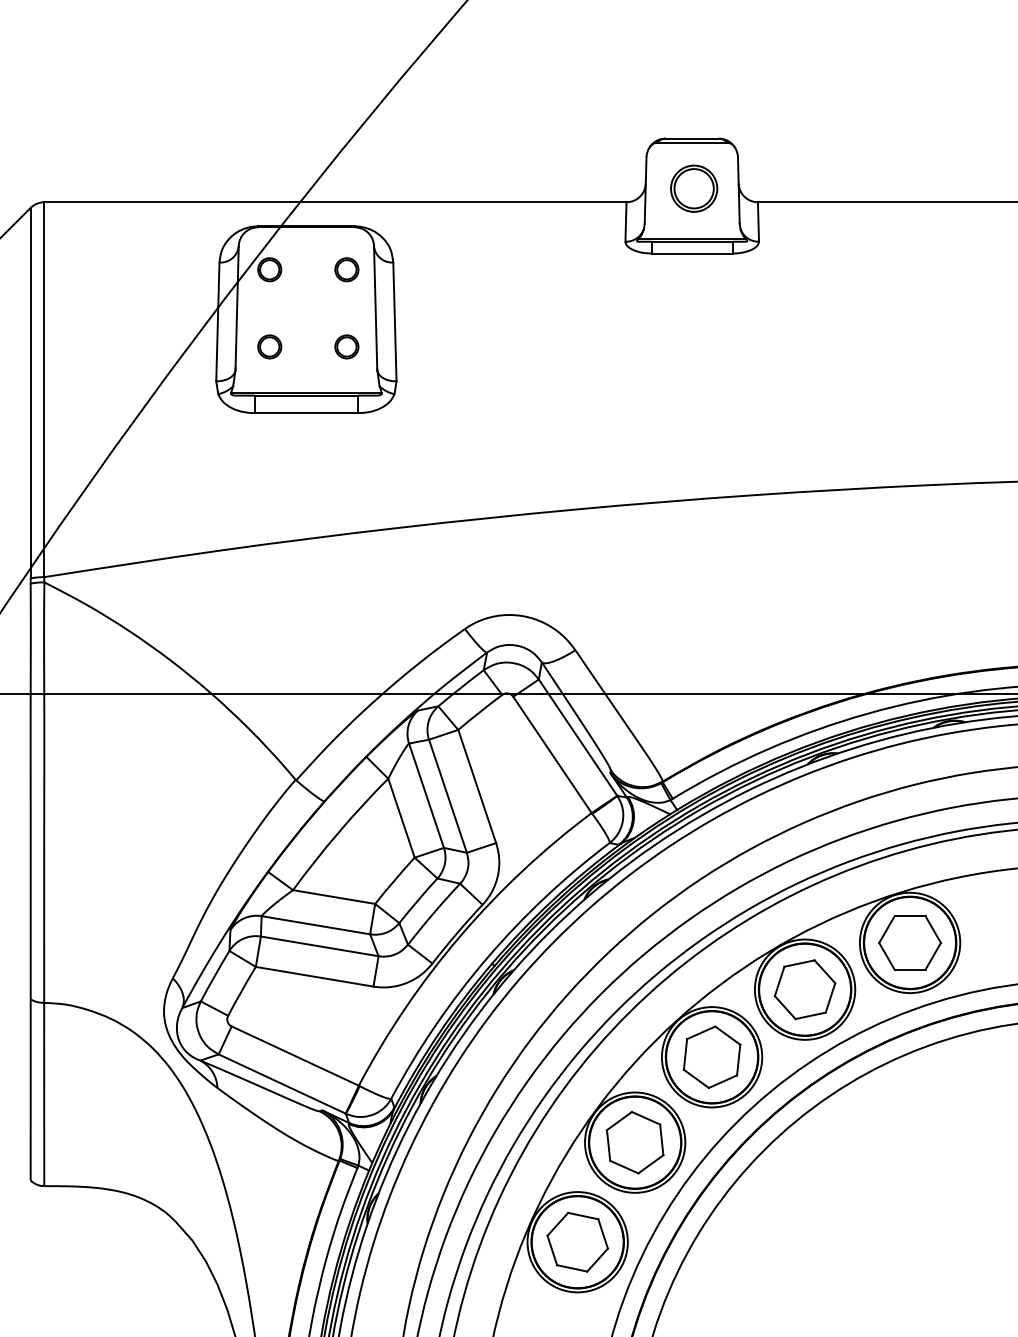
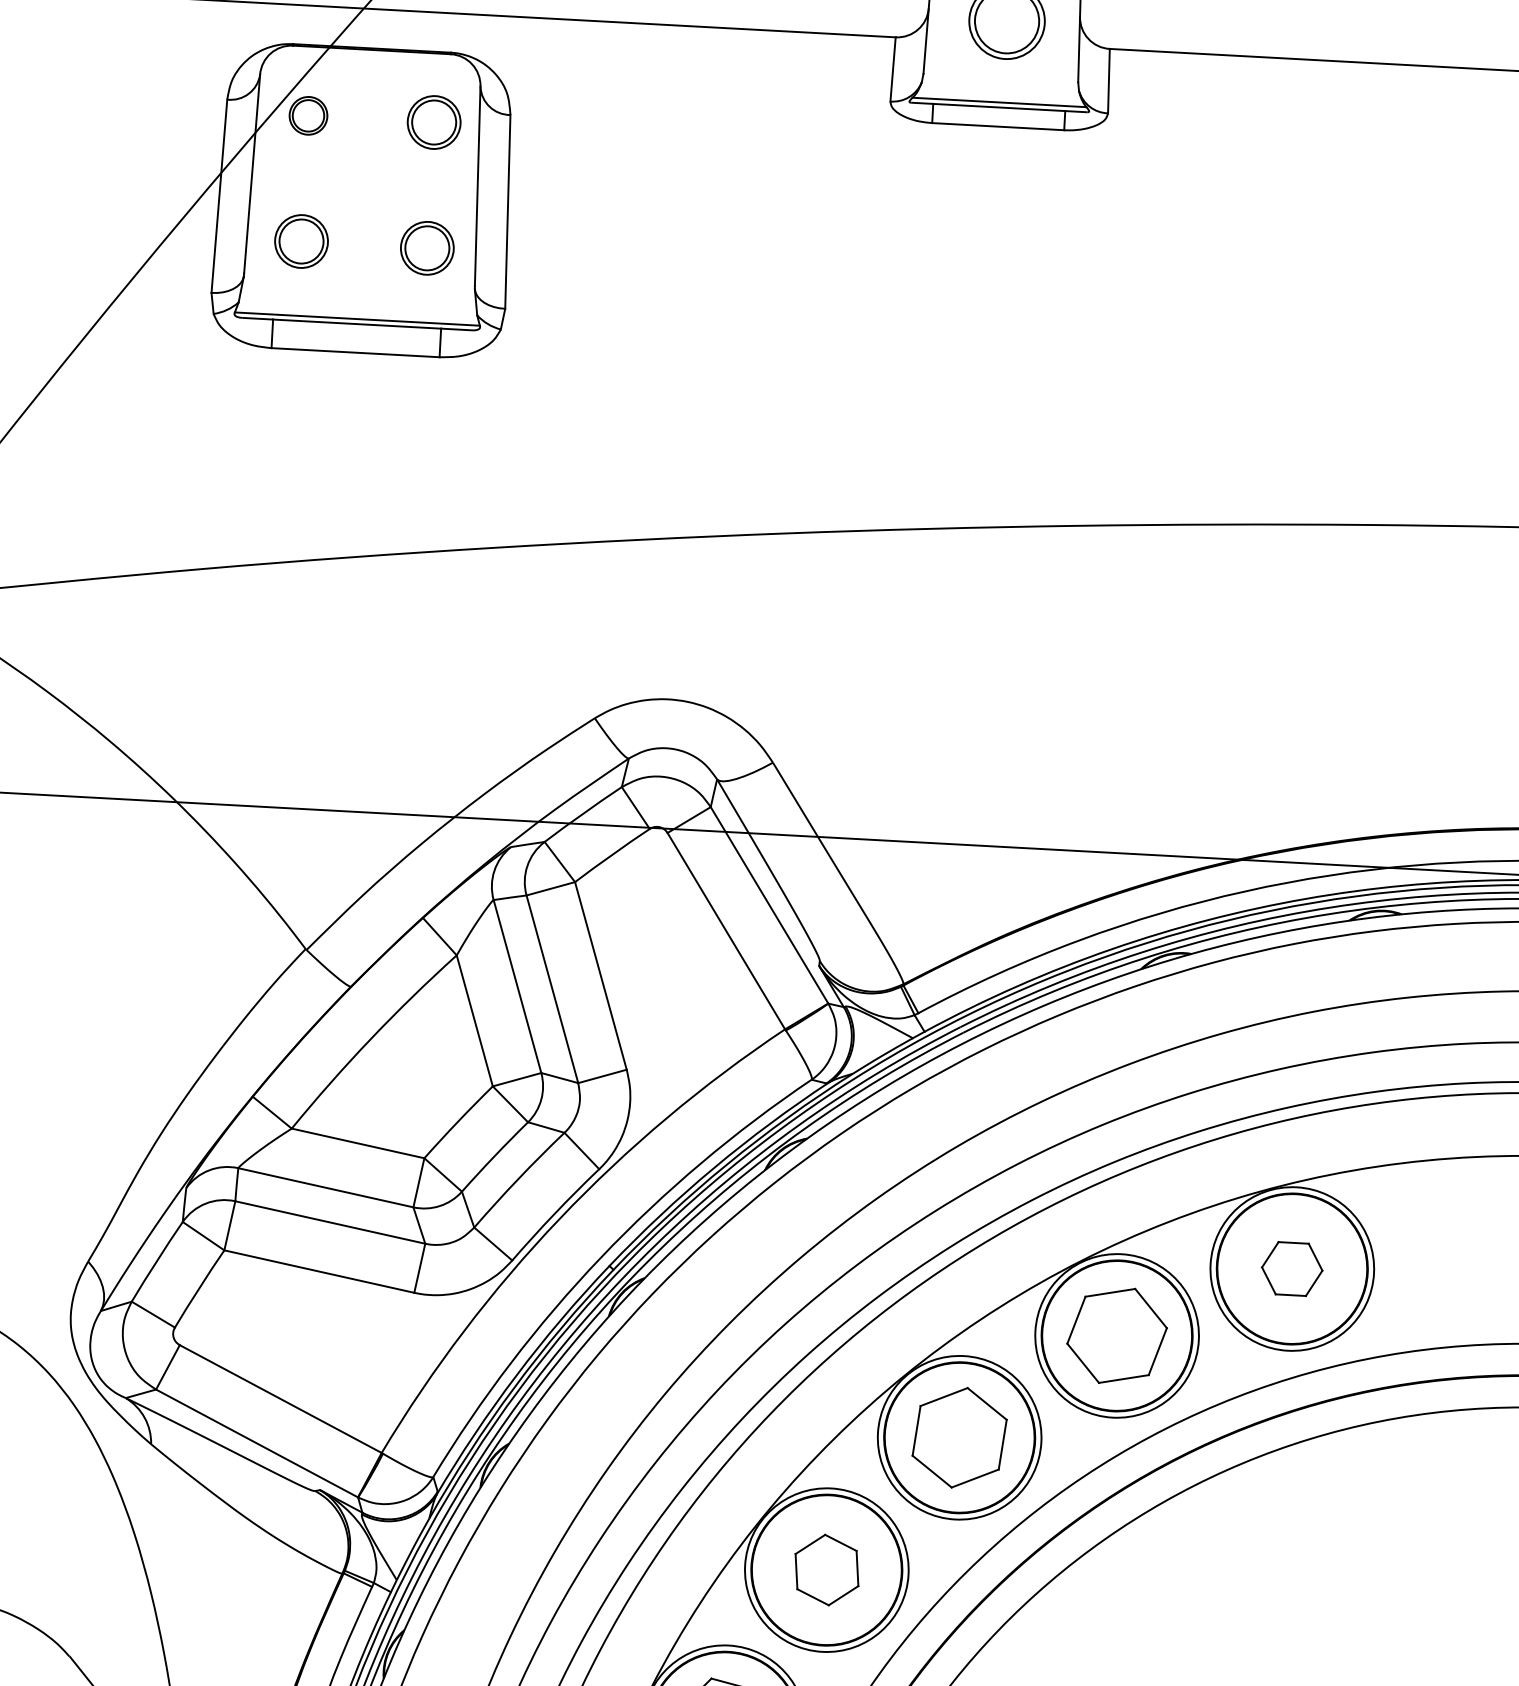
part: (346, 269) -> (433, 122), size x1.4
part: (269, 346) -> (301, 240), size x1.4
part: (346, 346) -> (426, 247), size x1.4
part: (909, 942) -> (1291, 1268), size x0.6
part: (635, 1142) -> (827, 1569), size x0.7

